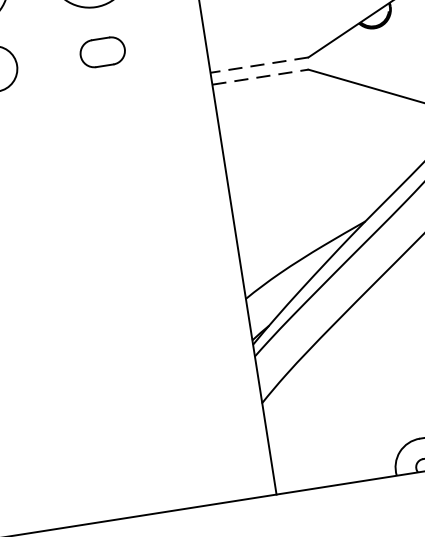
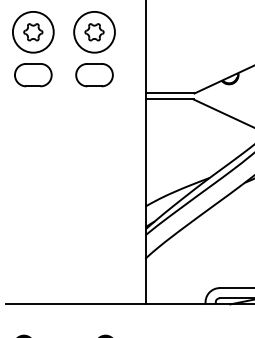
part: (102, 52) -> (94, 75), size x1.67
line: (258, 65) -> (169, 93), dashed -> solid
line: (262, 76) -> (170, 99), dashed -> solid

